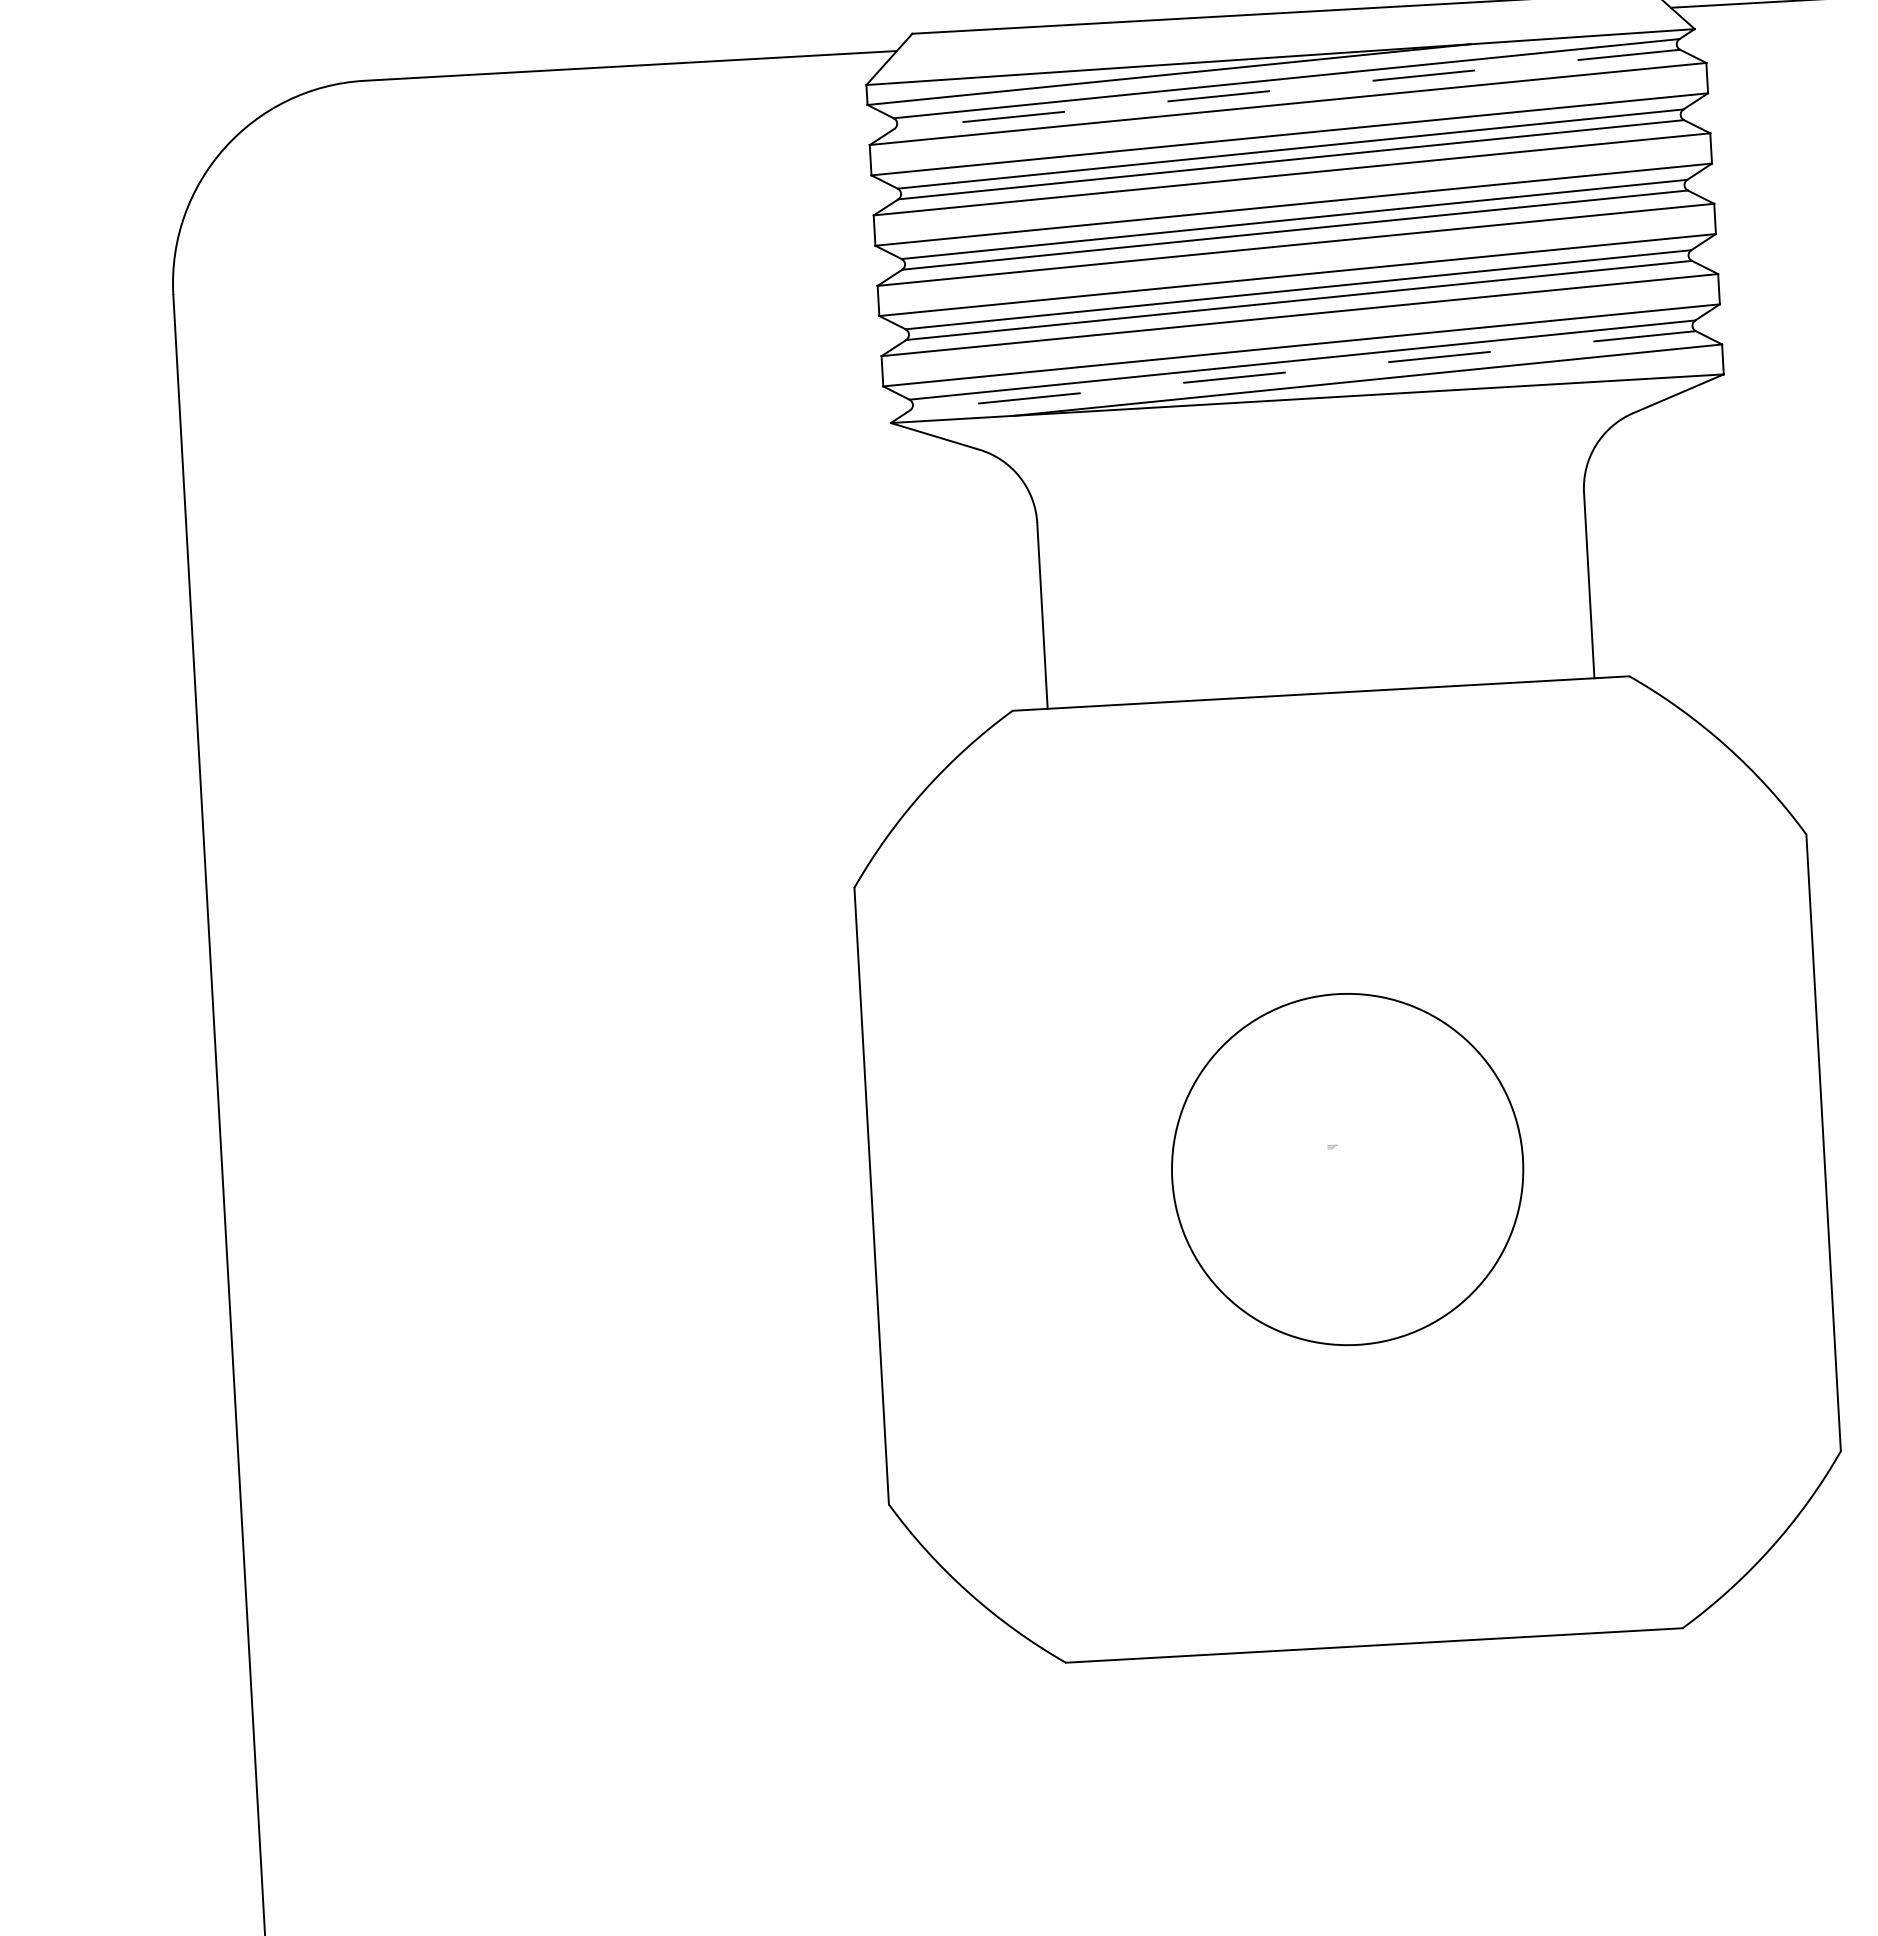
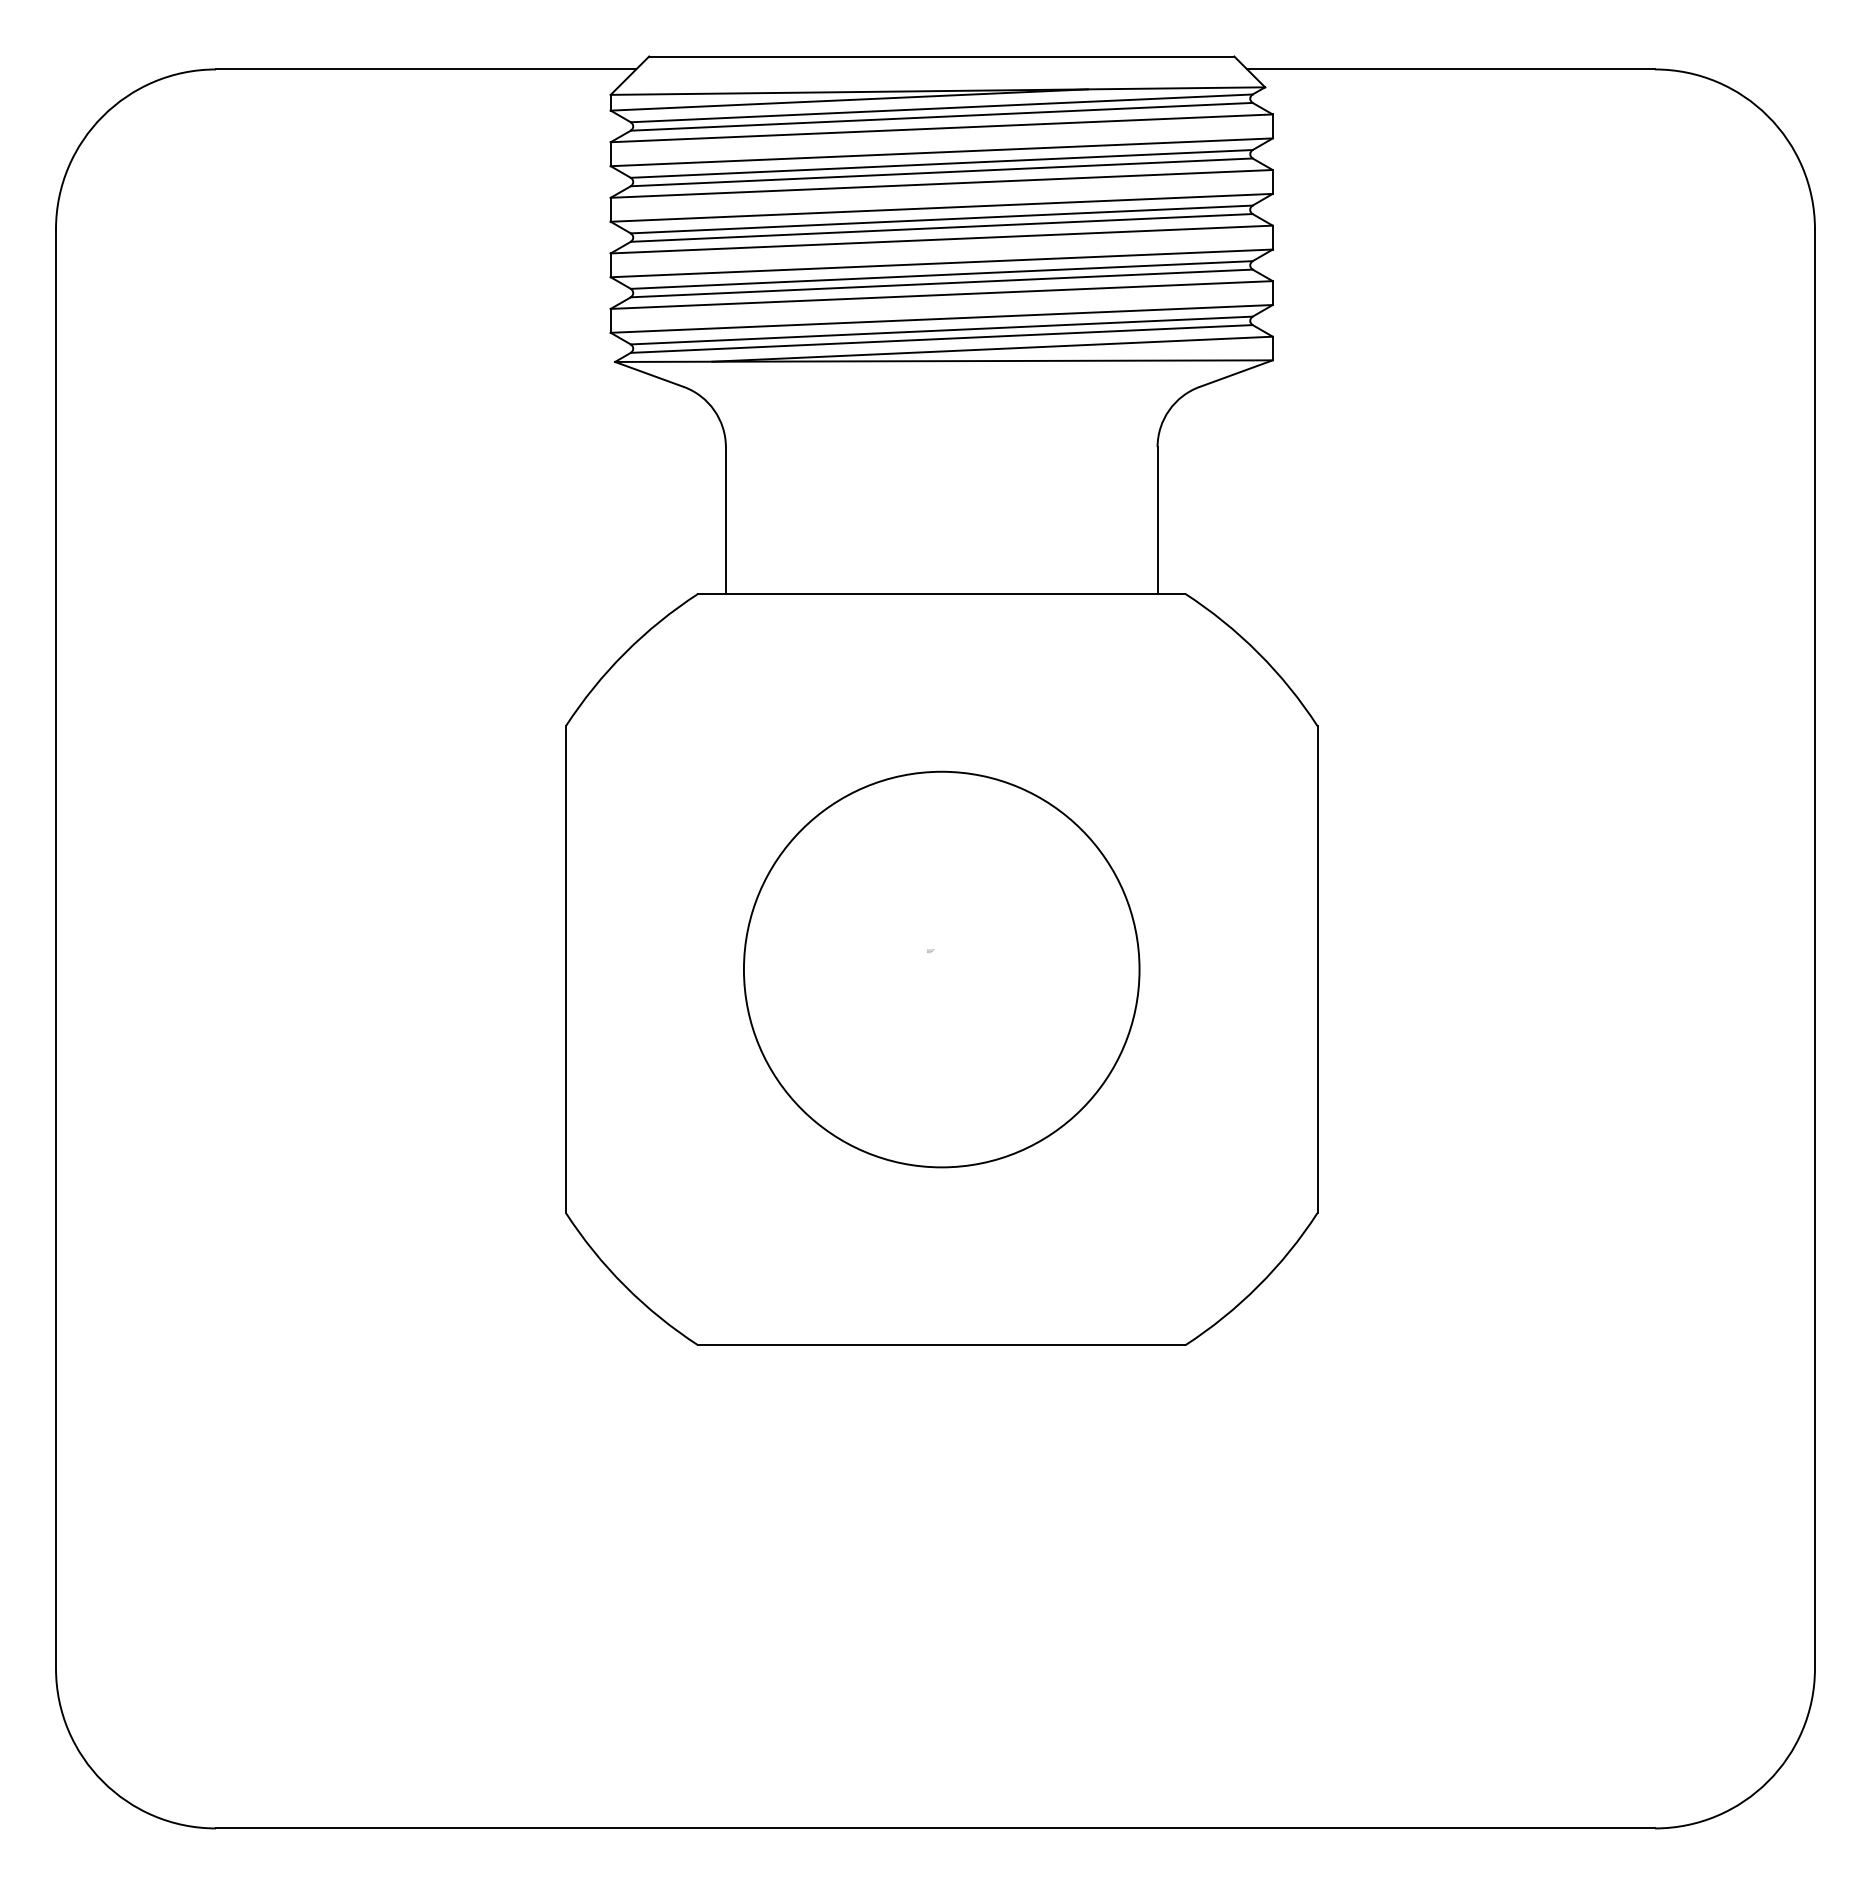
line: (1286, 88) -> (941, 116), dashed -> solid
line: (1302, 371) -> (941, 339), dashed -> solid
circle: (1347, 1169) -> (941, 969), size x1.43

